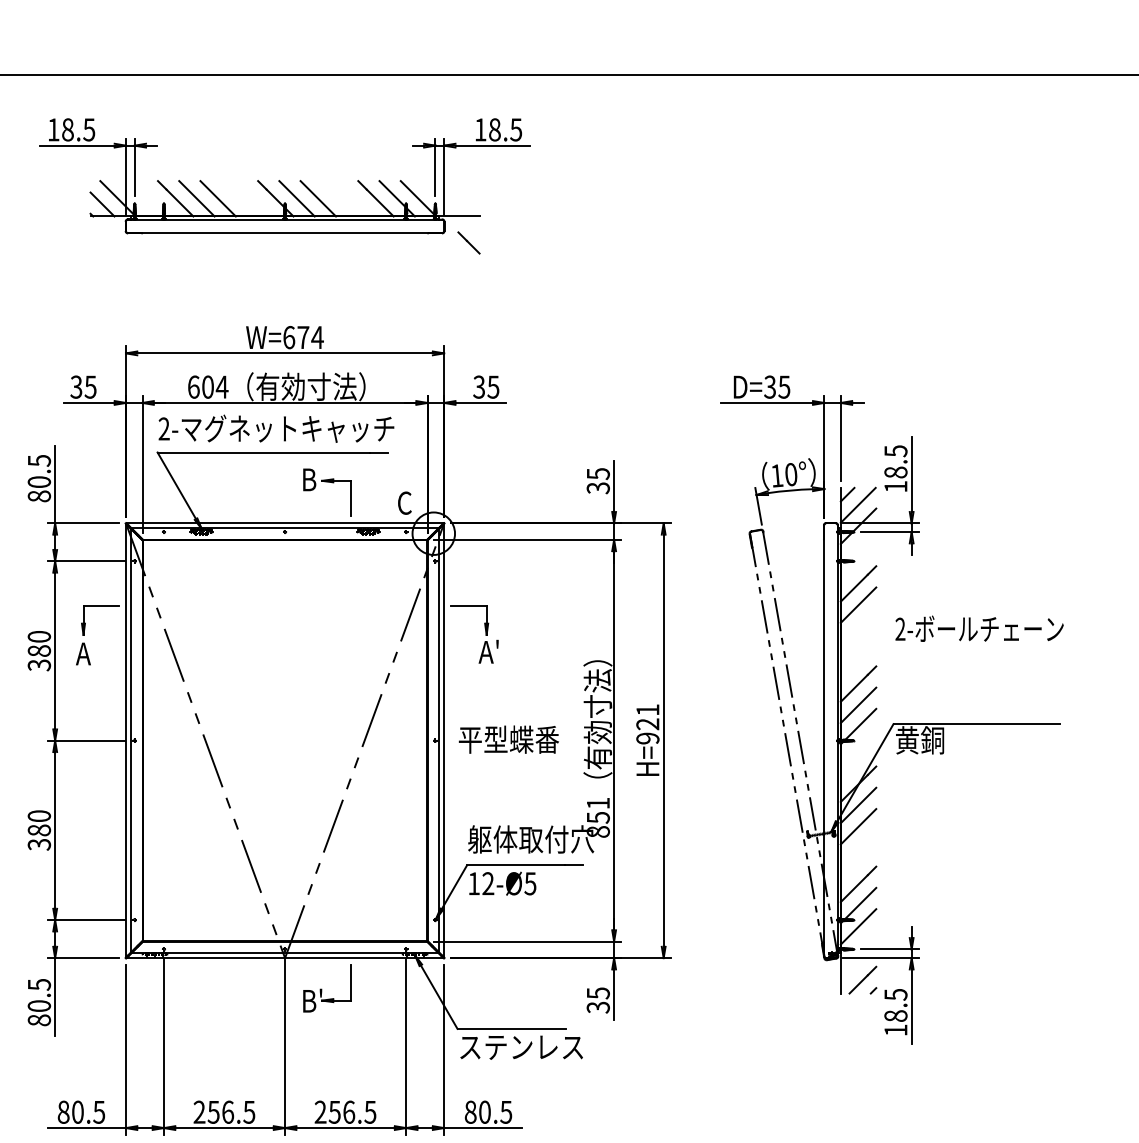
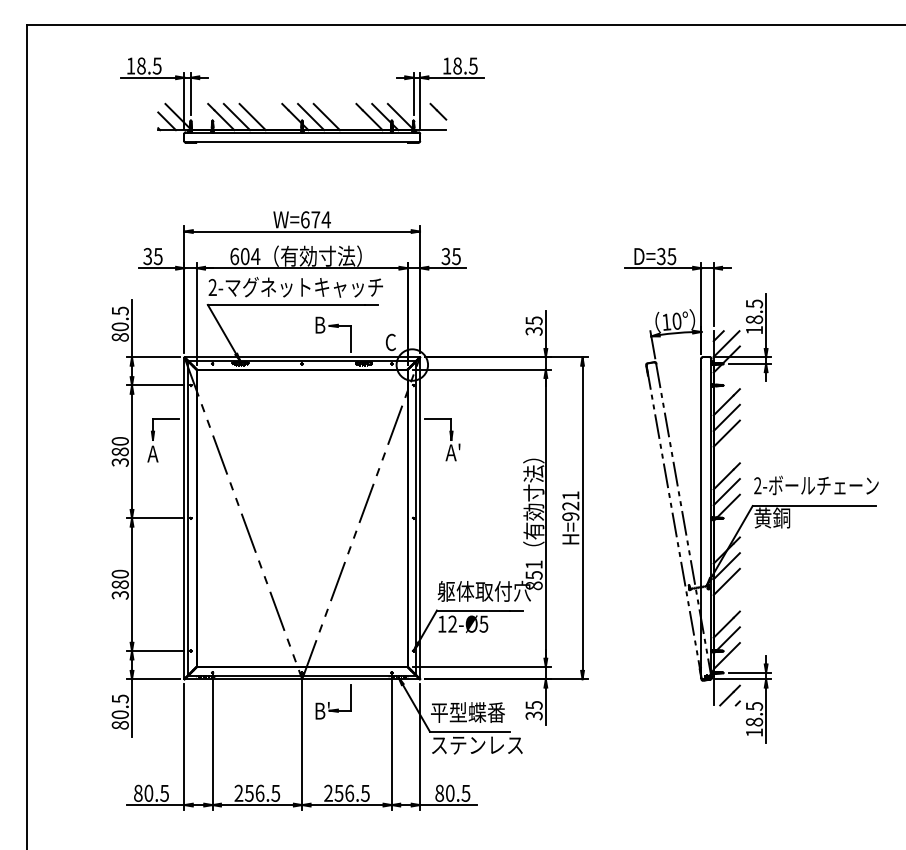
line: (469, 242) -> (438, 111), moved
line: (858, 626) -> (726, 433), added
text: (979, 628) -> (816, 485), moved
text: (508, 739) -> (467, 712), moved

